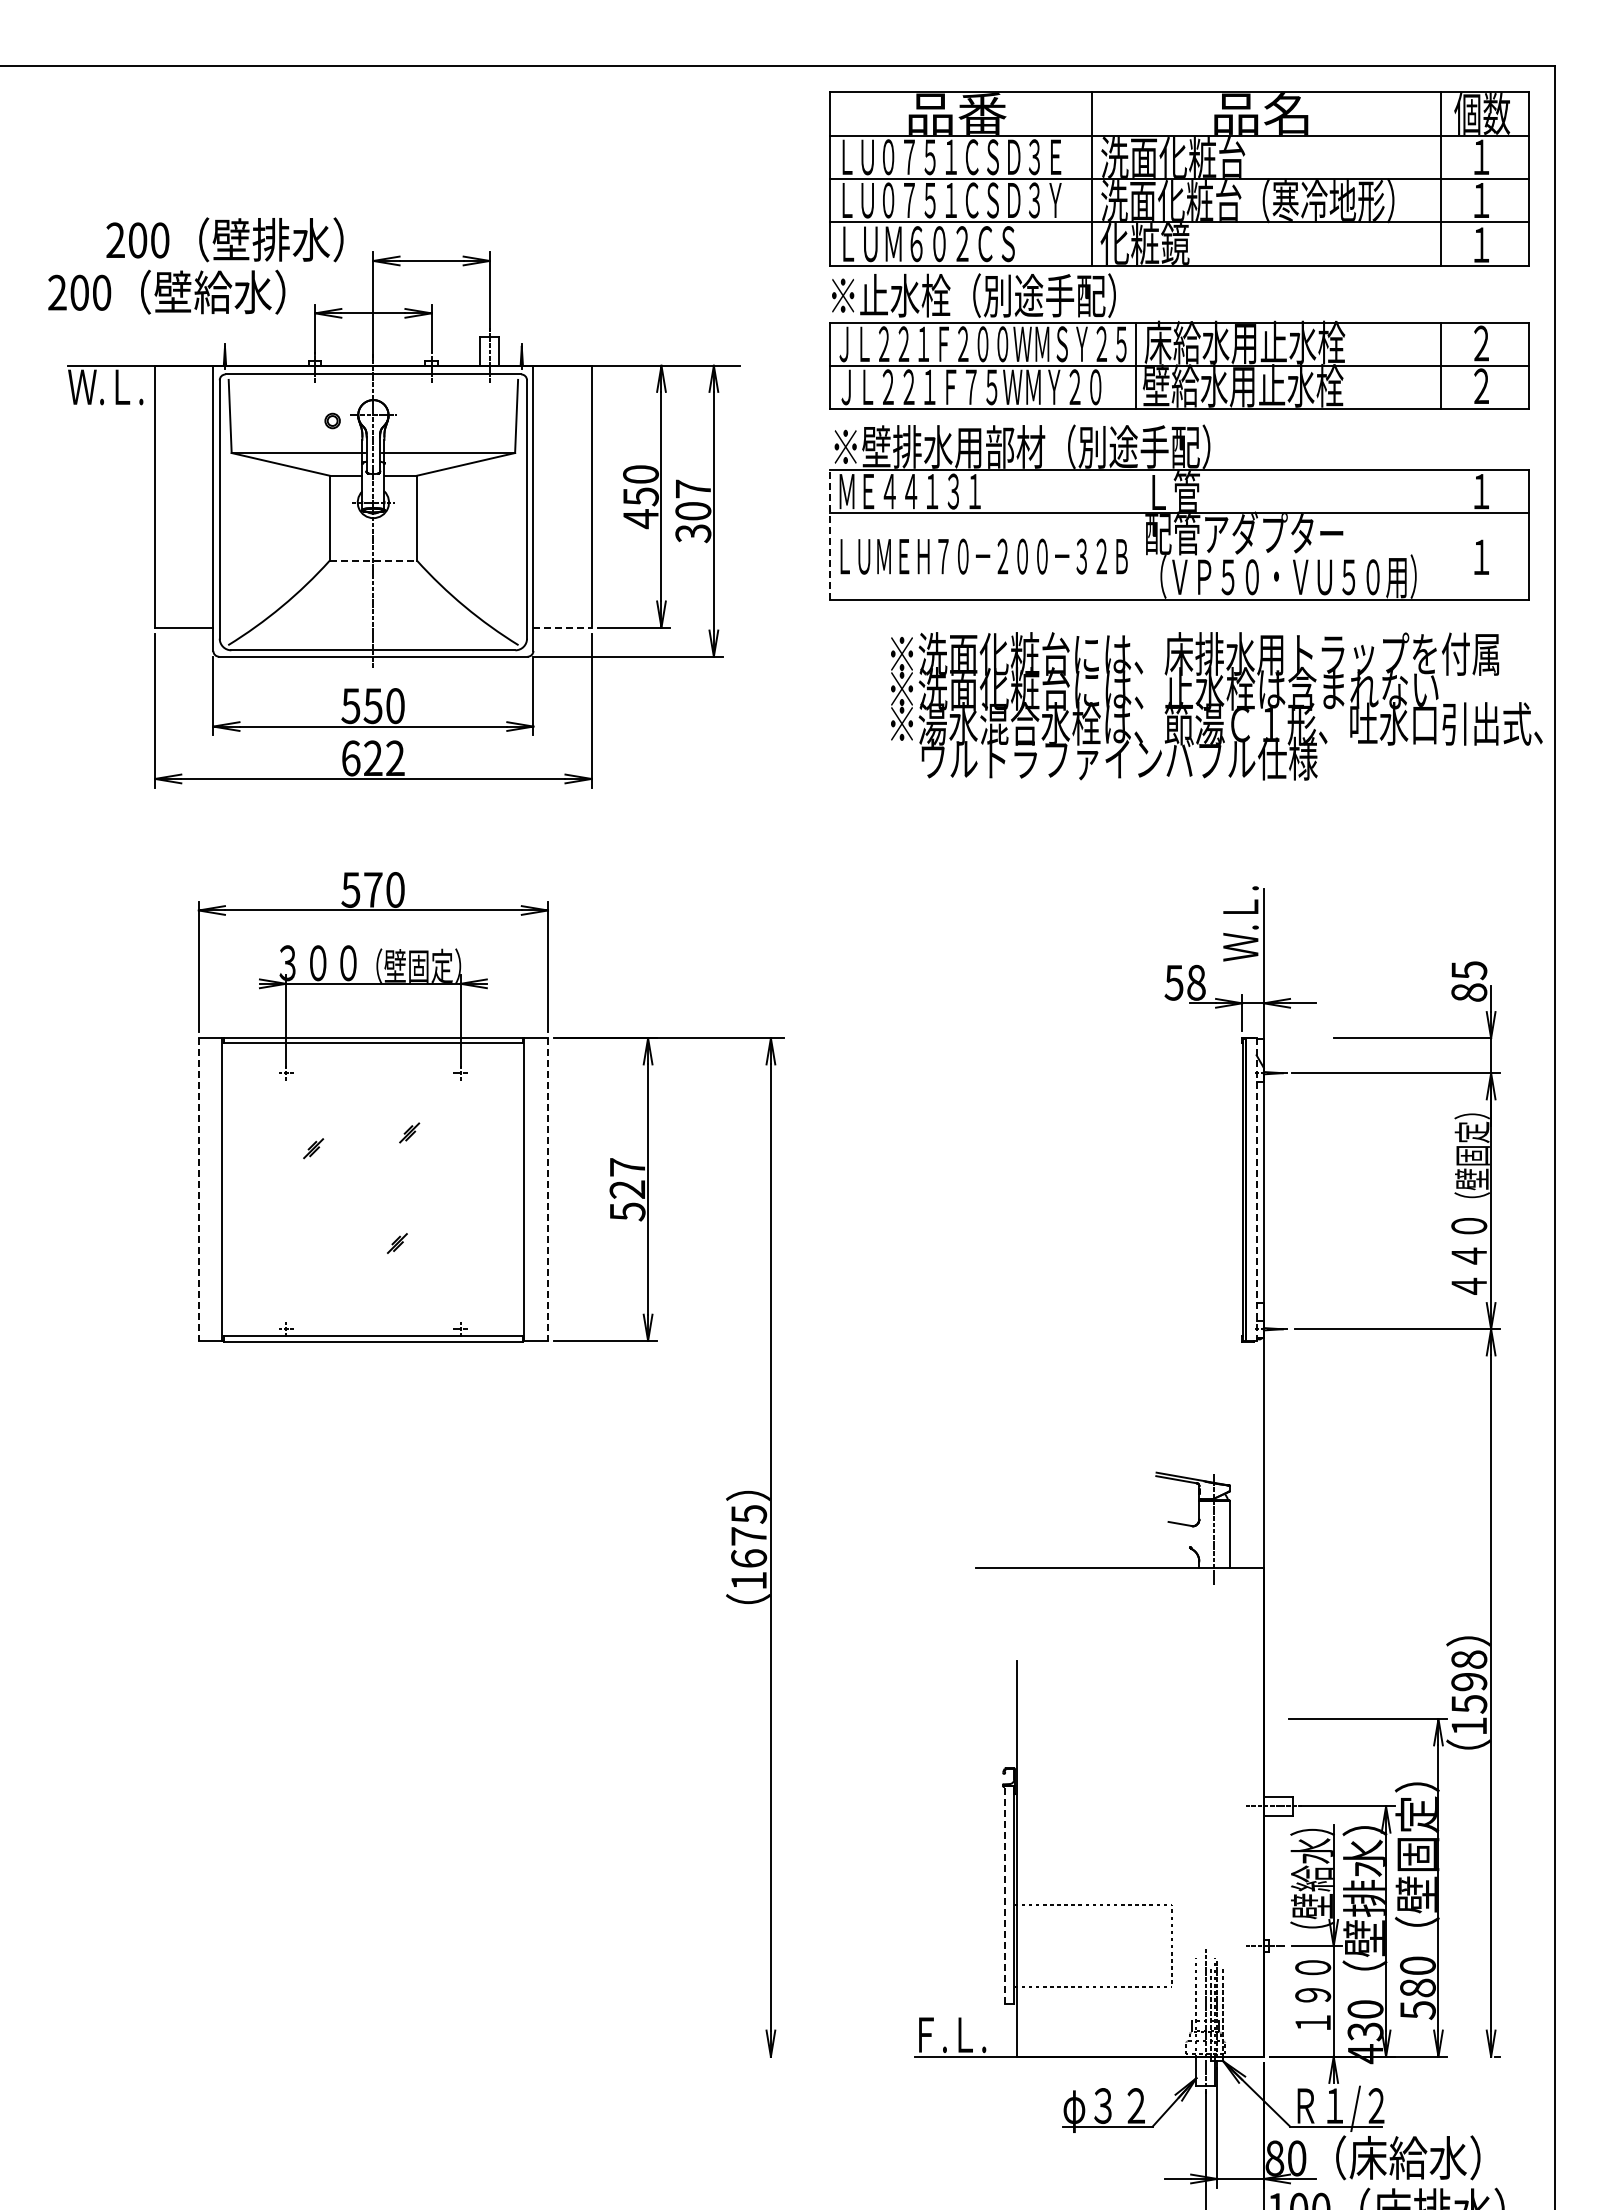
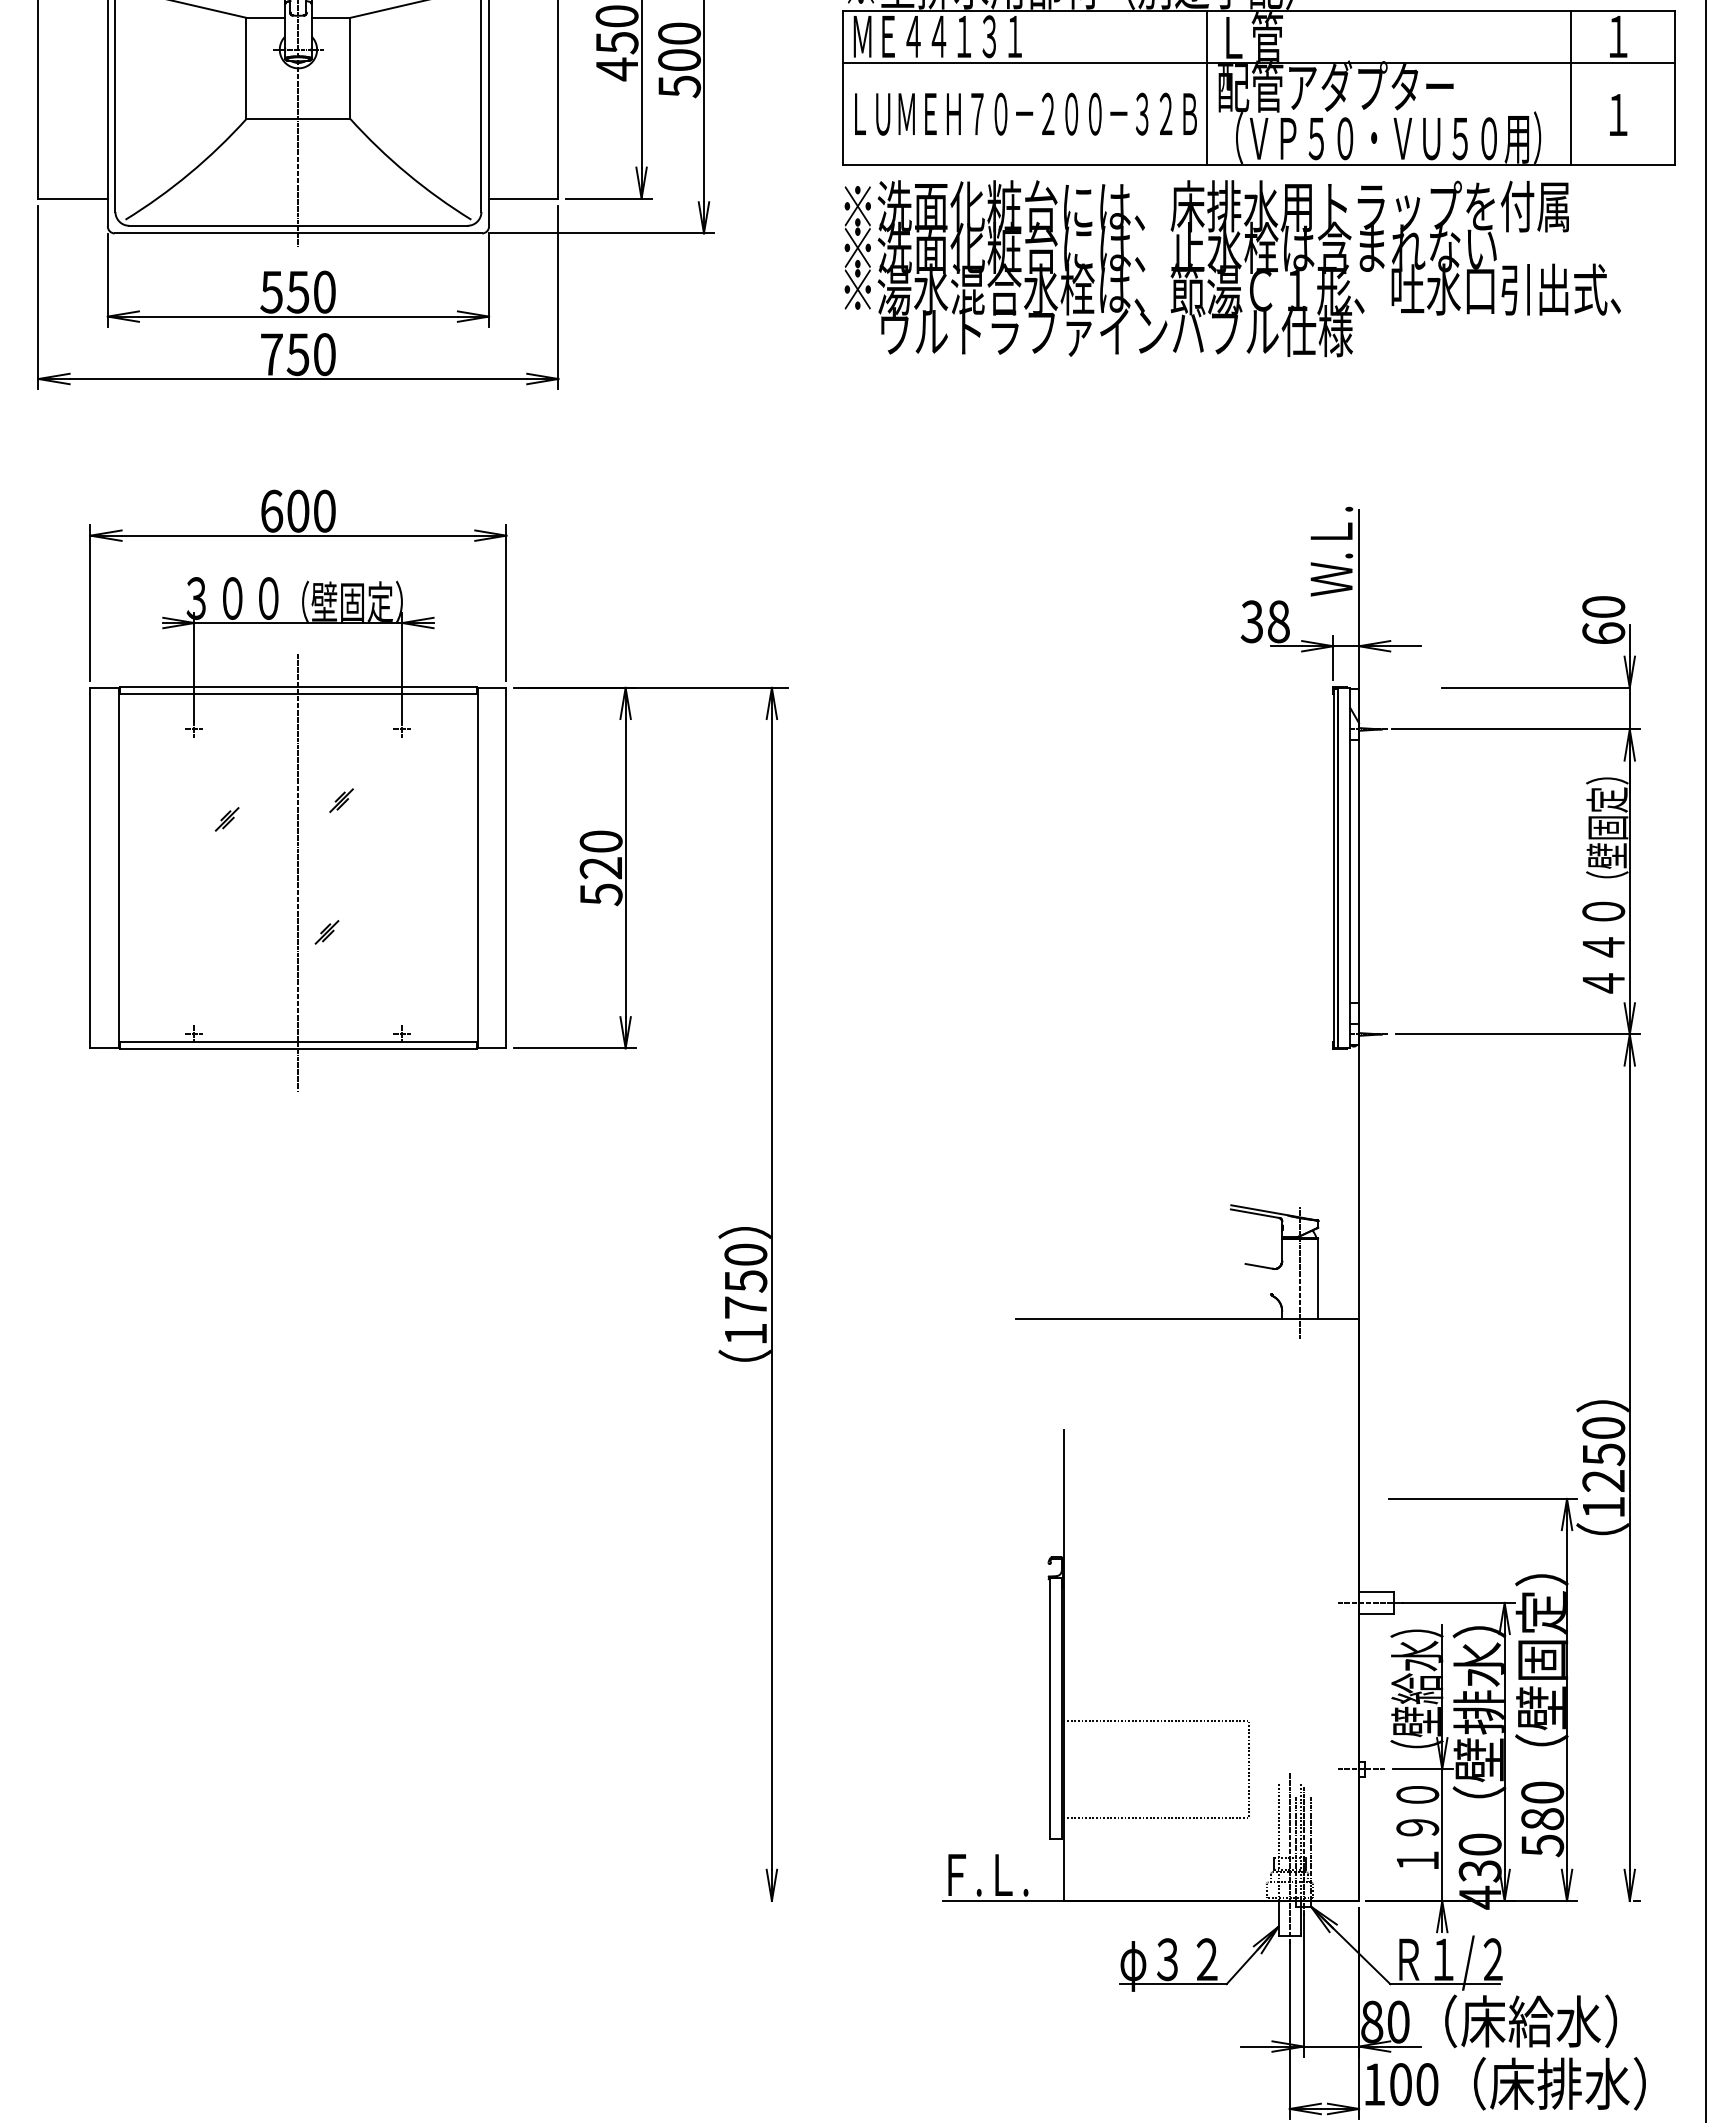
text: (693, 510) -> (679, 59), 307 -> 500
line: (830, 534) -> (842, 87), dashed -> solid
line: (1135, 534) -> (1206, 87), added
line: (1441, 534) -> (1570, 87), added
line: (373, 560) -> (298, 118), dashed -> solid
line: (563, 627) -> (524, 198), dashed -> solid
text: (1216, 706) -> (1232, 268), moved
text: (373, 758) -> (298, 354), 622 -> 750
text: (361, 889) -> (284, 510), 570 -> 600
text: (1469, 981) -> (1604, 620), 85 -> 60
text: (1173, 982) -> (1251, 621), 58 -> 38
text: (627, 1167) -> (601, 841), 527 -> 520
line: (198, 1190) -> (90, 869), dashed -> solid
line: (548, 1190) -> (507, 869), dashed -> solid
line: (1256, 1190) -> (1350, 869), dashed -> solid
line: (373, 1193) -> (298, 872), added
text: (749, 1536) -> (746, 1281), 1675 -> 1750
text: (1469, 1681) -> (1604, 1454), 1598 -> 1250
line: (1004, 1894) -> (1050, 1707), dashed -> solid

